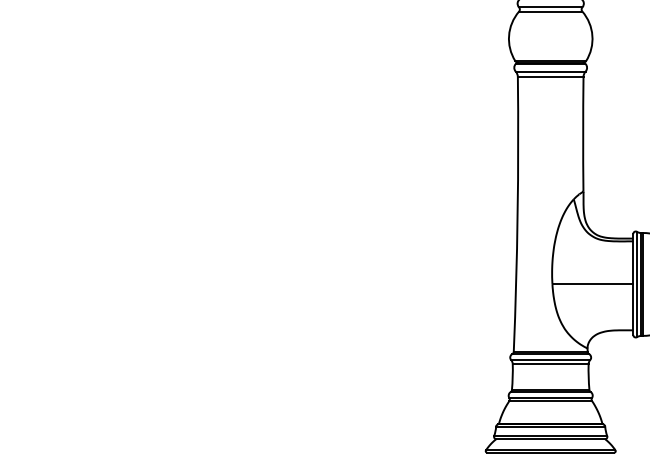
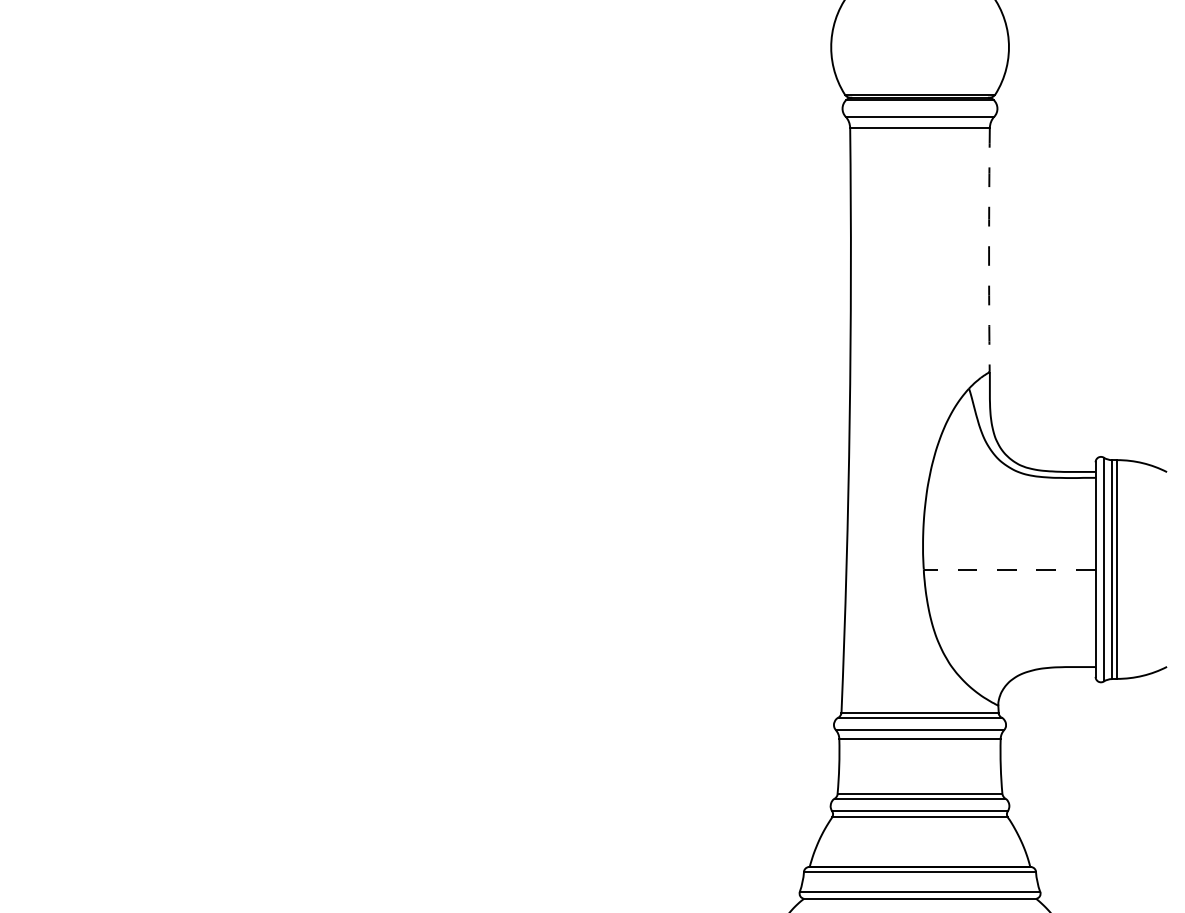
arc: (583, 134) -> (989, 250), solid -> dashed
line: (592, 284) -> (1008, 569), solid -> dashed

